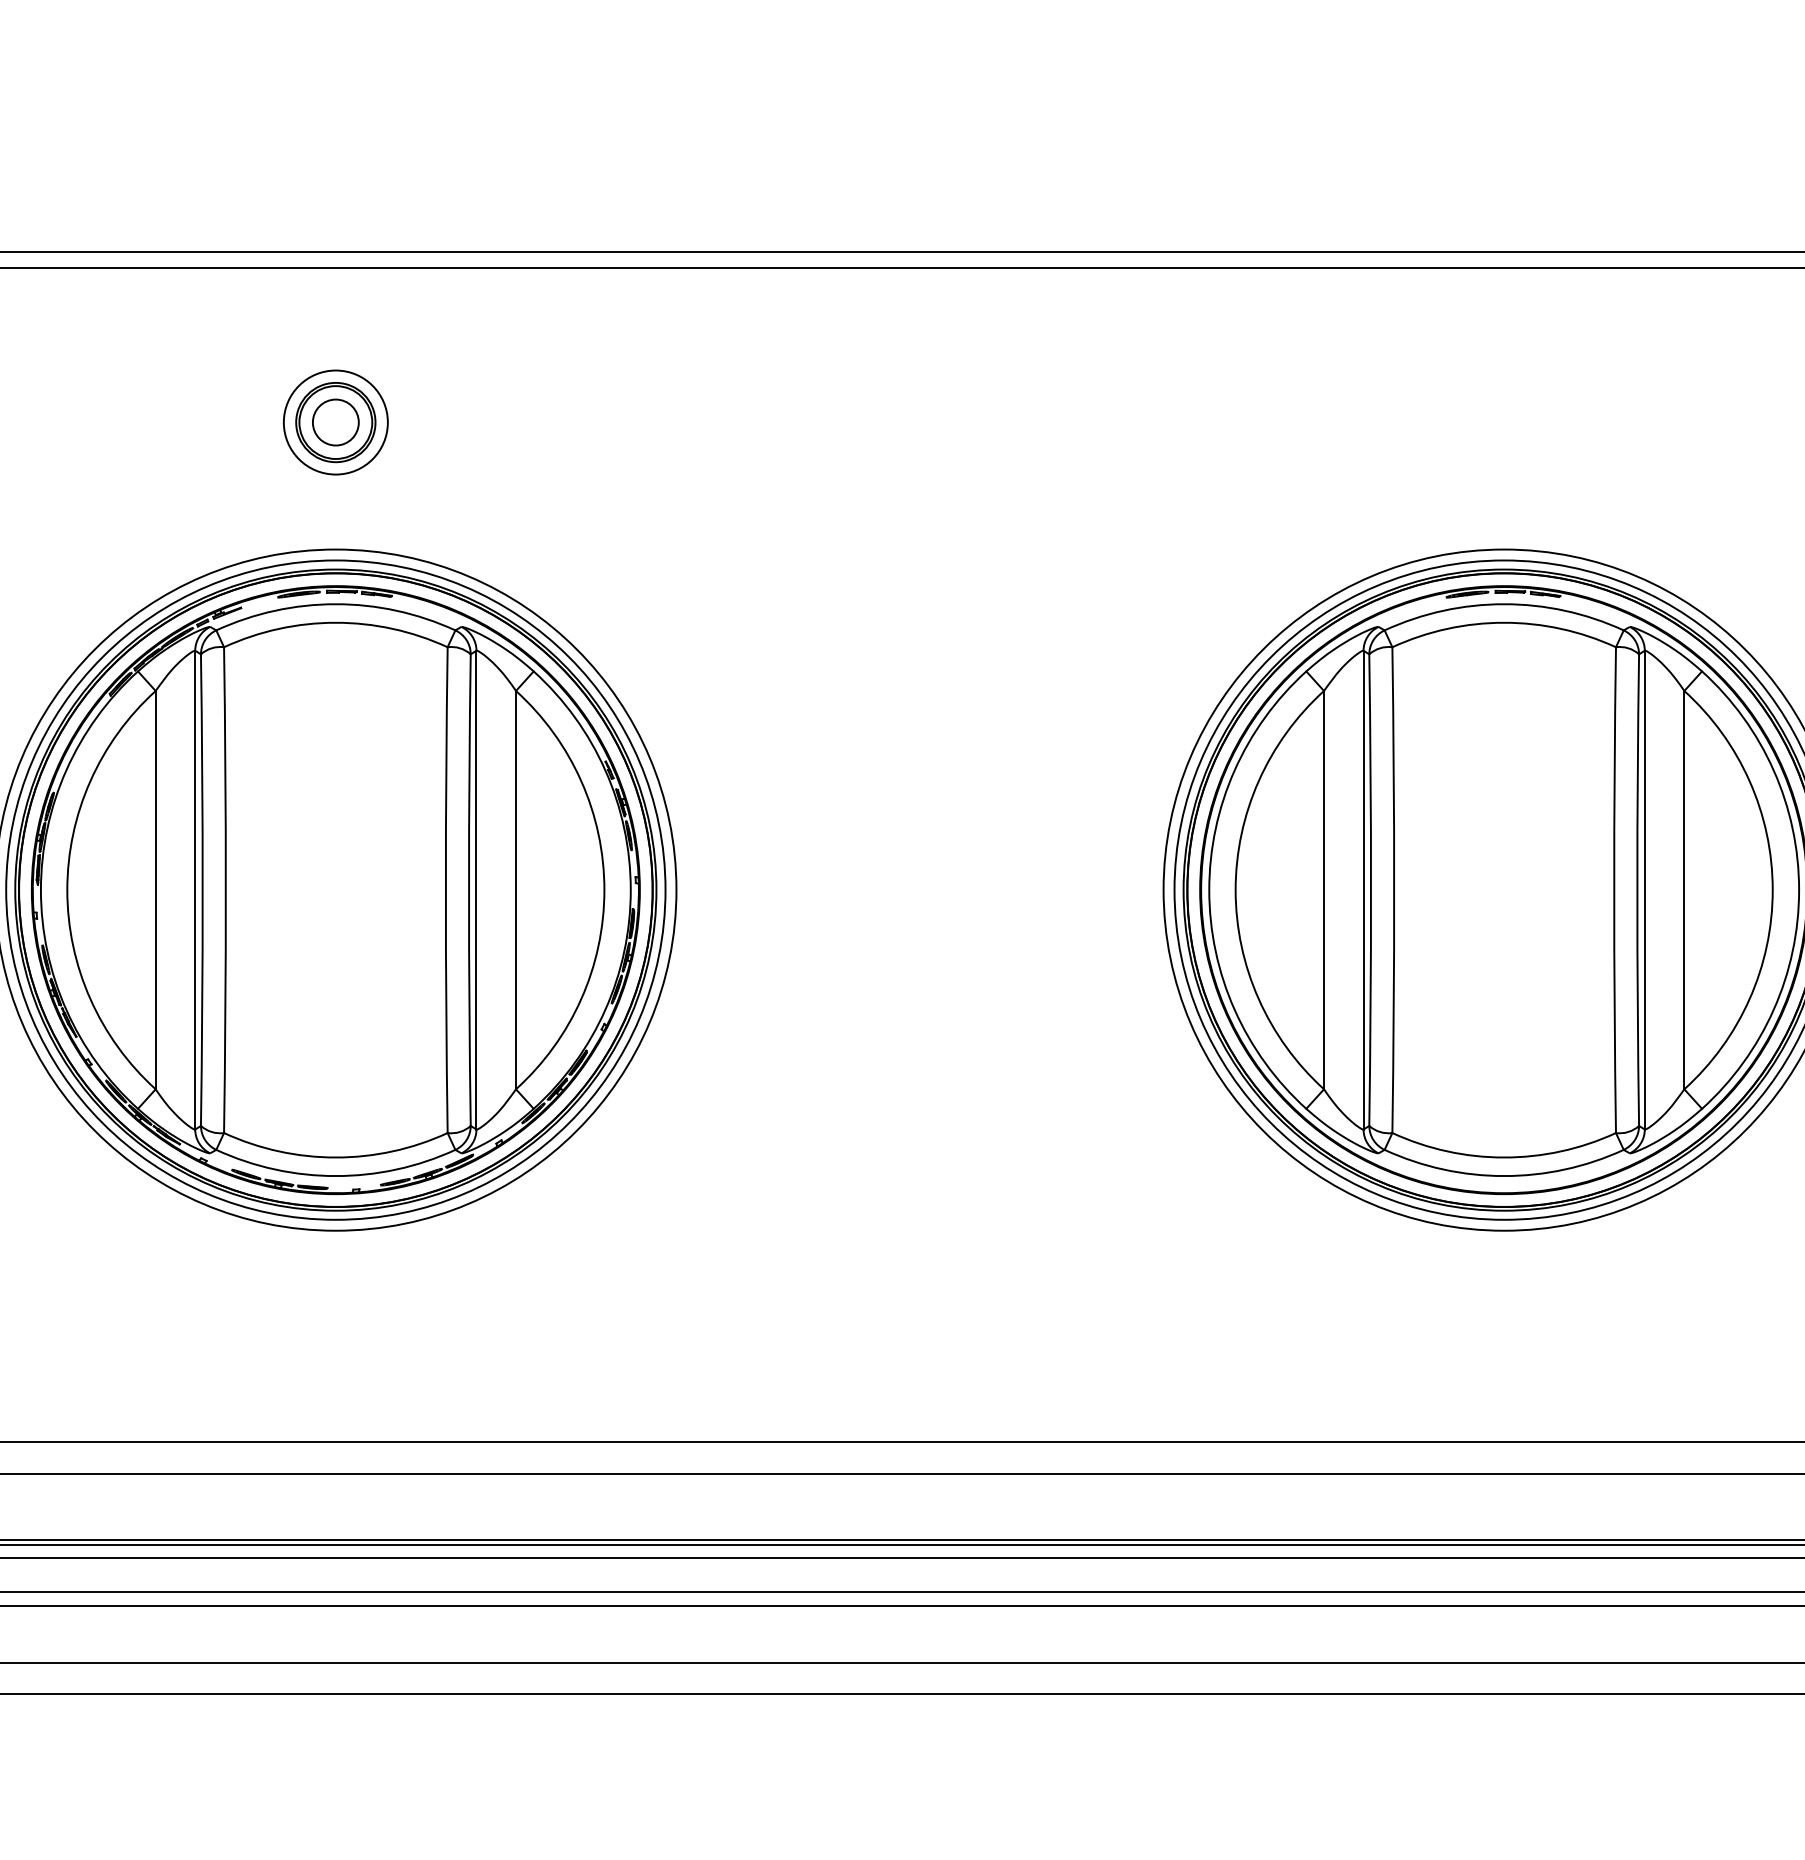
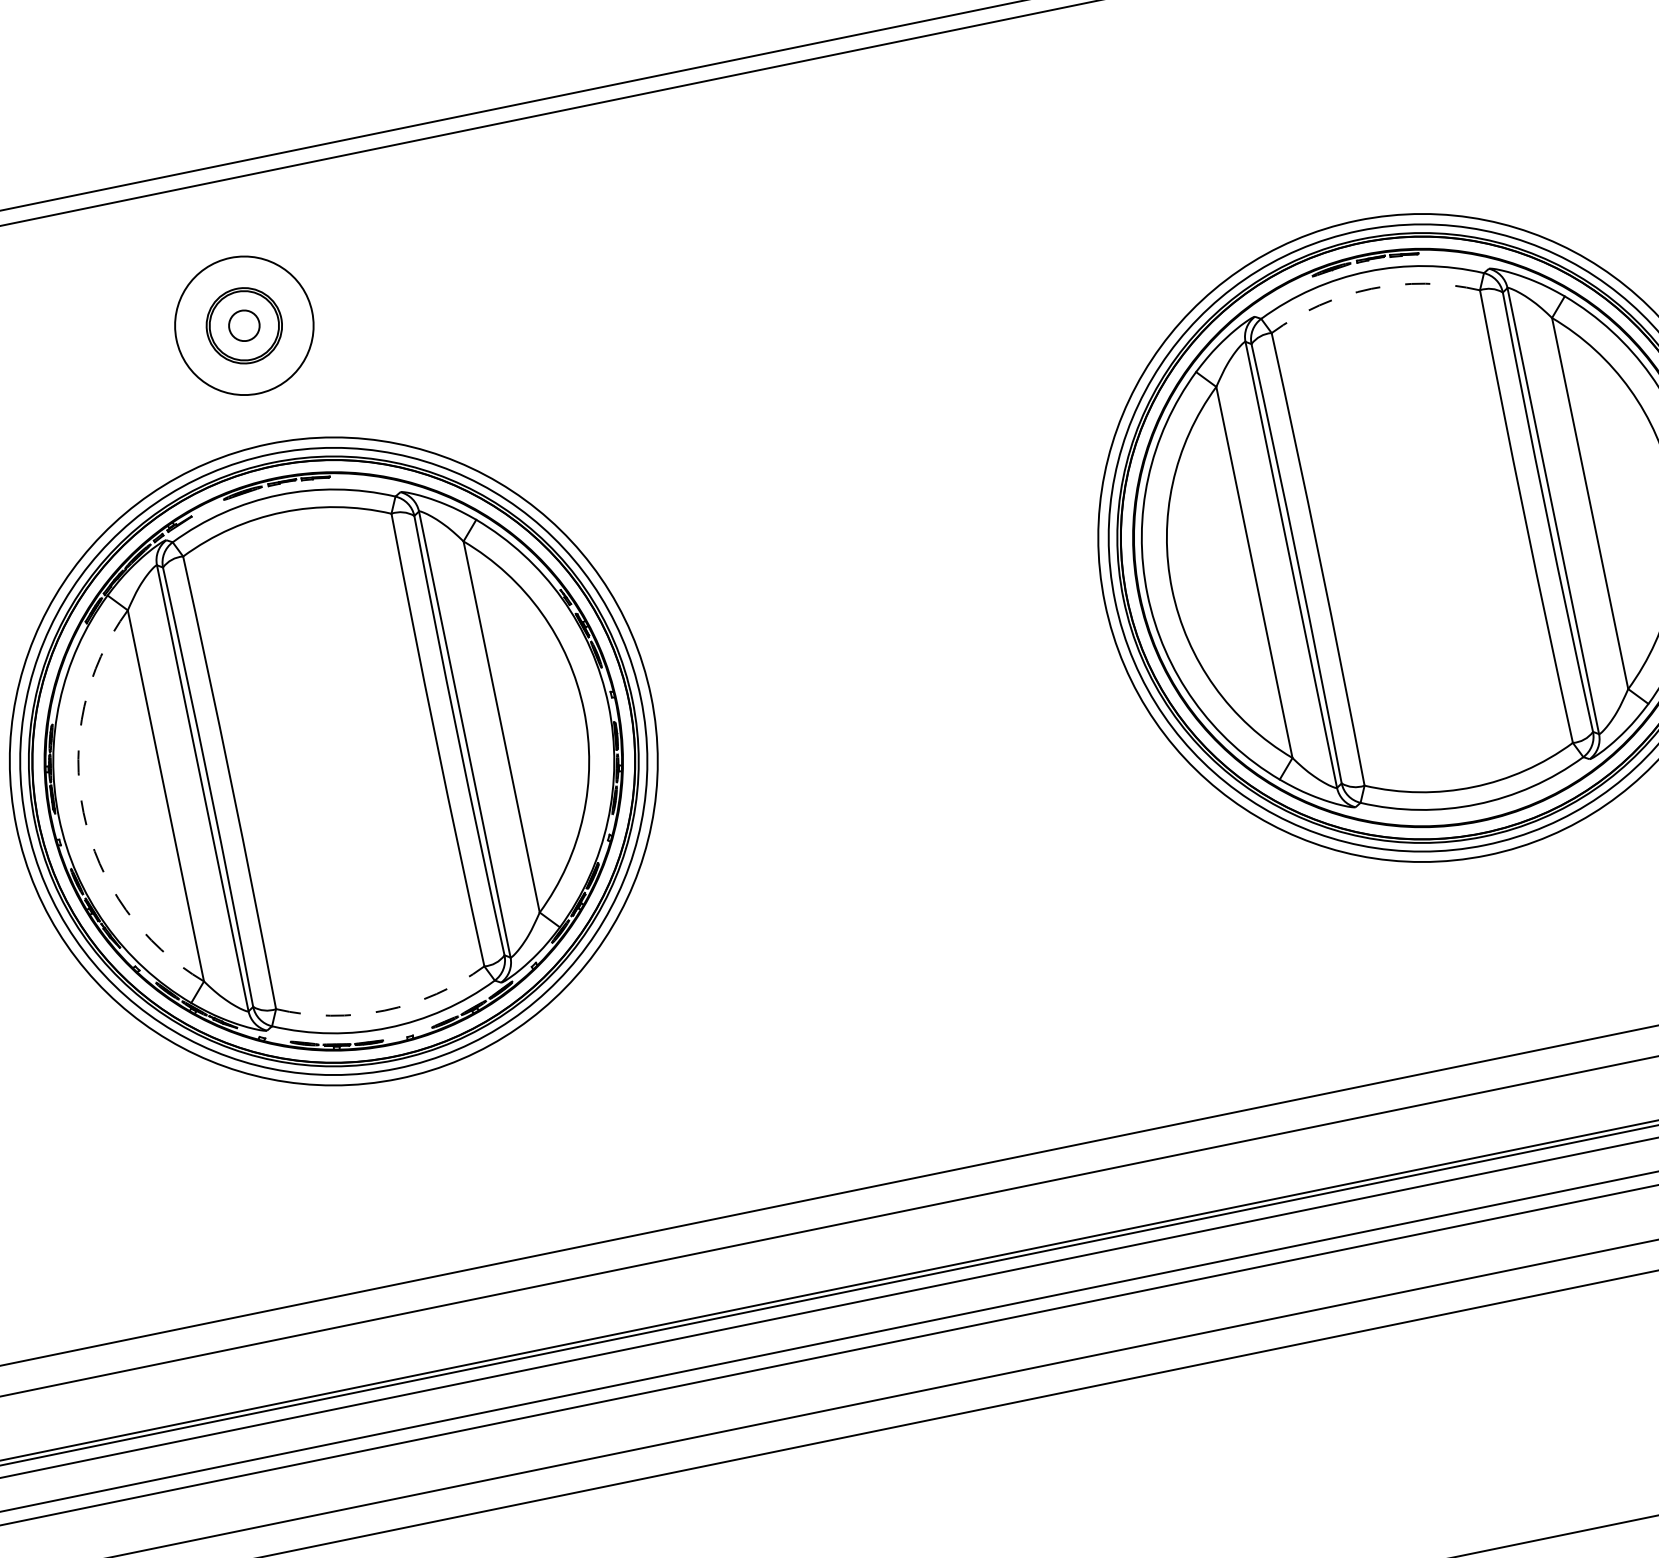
circle: (335, 422) -> (244, 325), size x0.7
circle: (335, 422) -> (244, 325), size x1.4
arc: (1504, 622) -> (1371, 288), solid -> dashed
arc: (67, 890) -> (83, 813), solid -> dashed
arc: (335, 1157) -> (384, 1010), solid -> dashed

